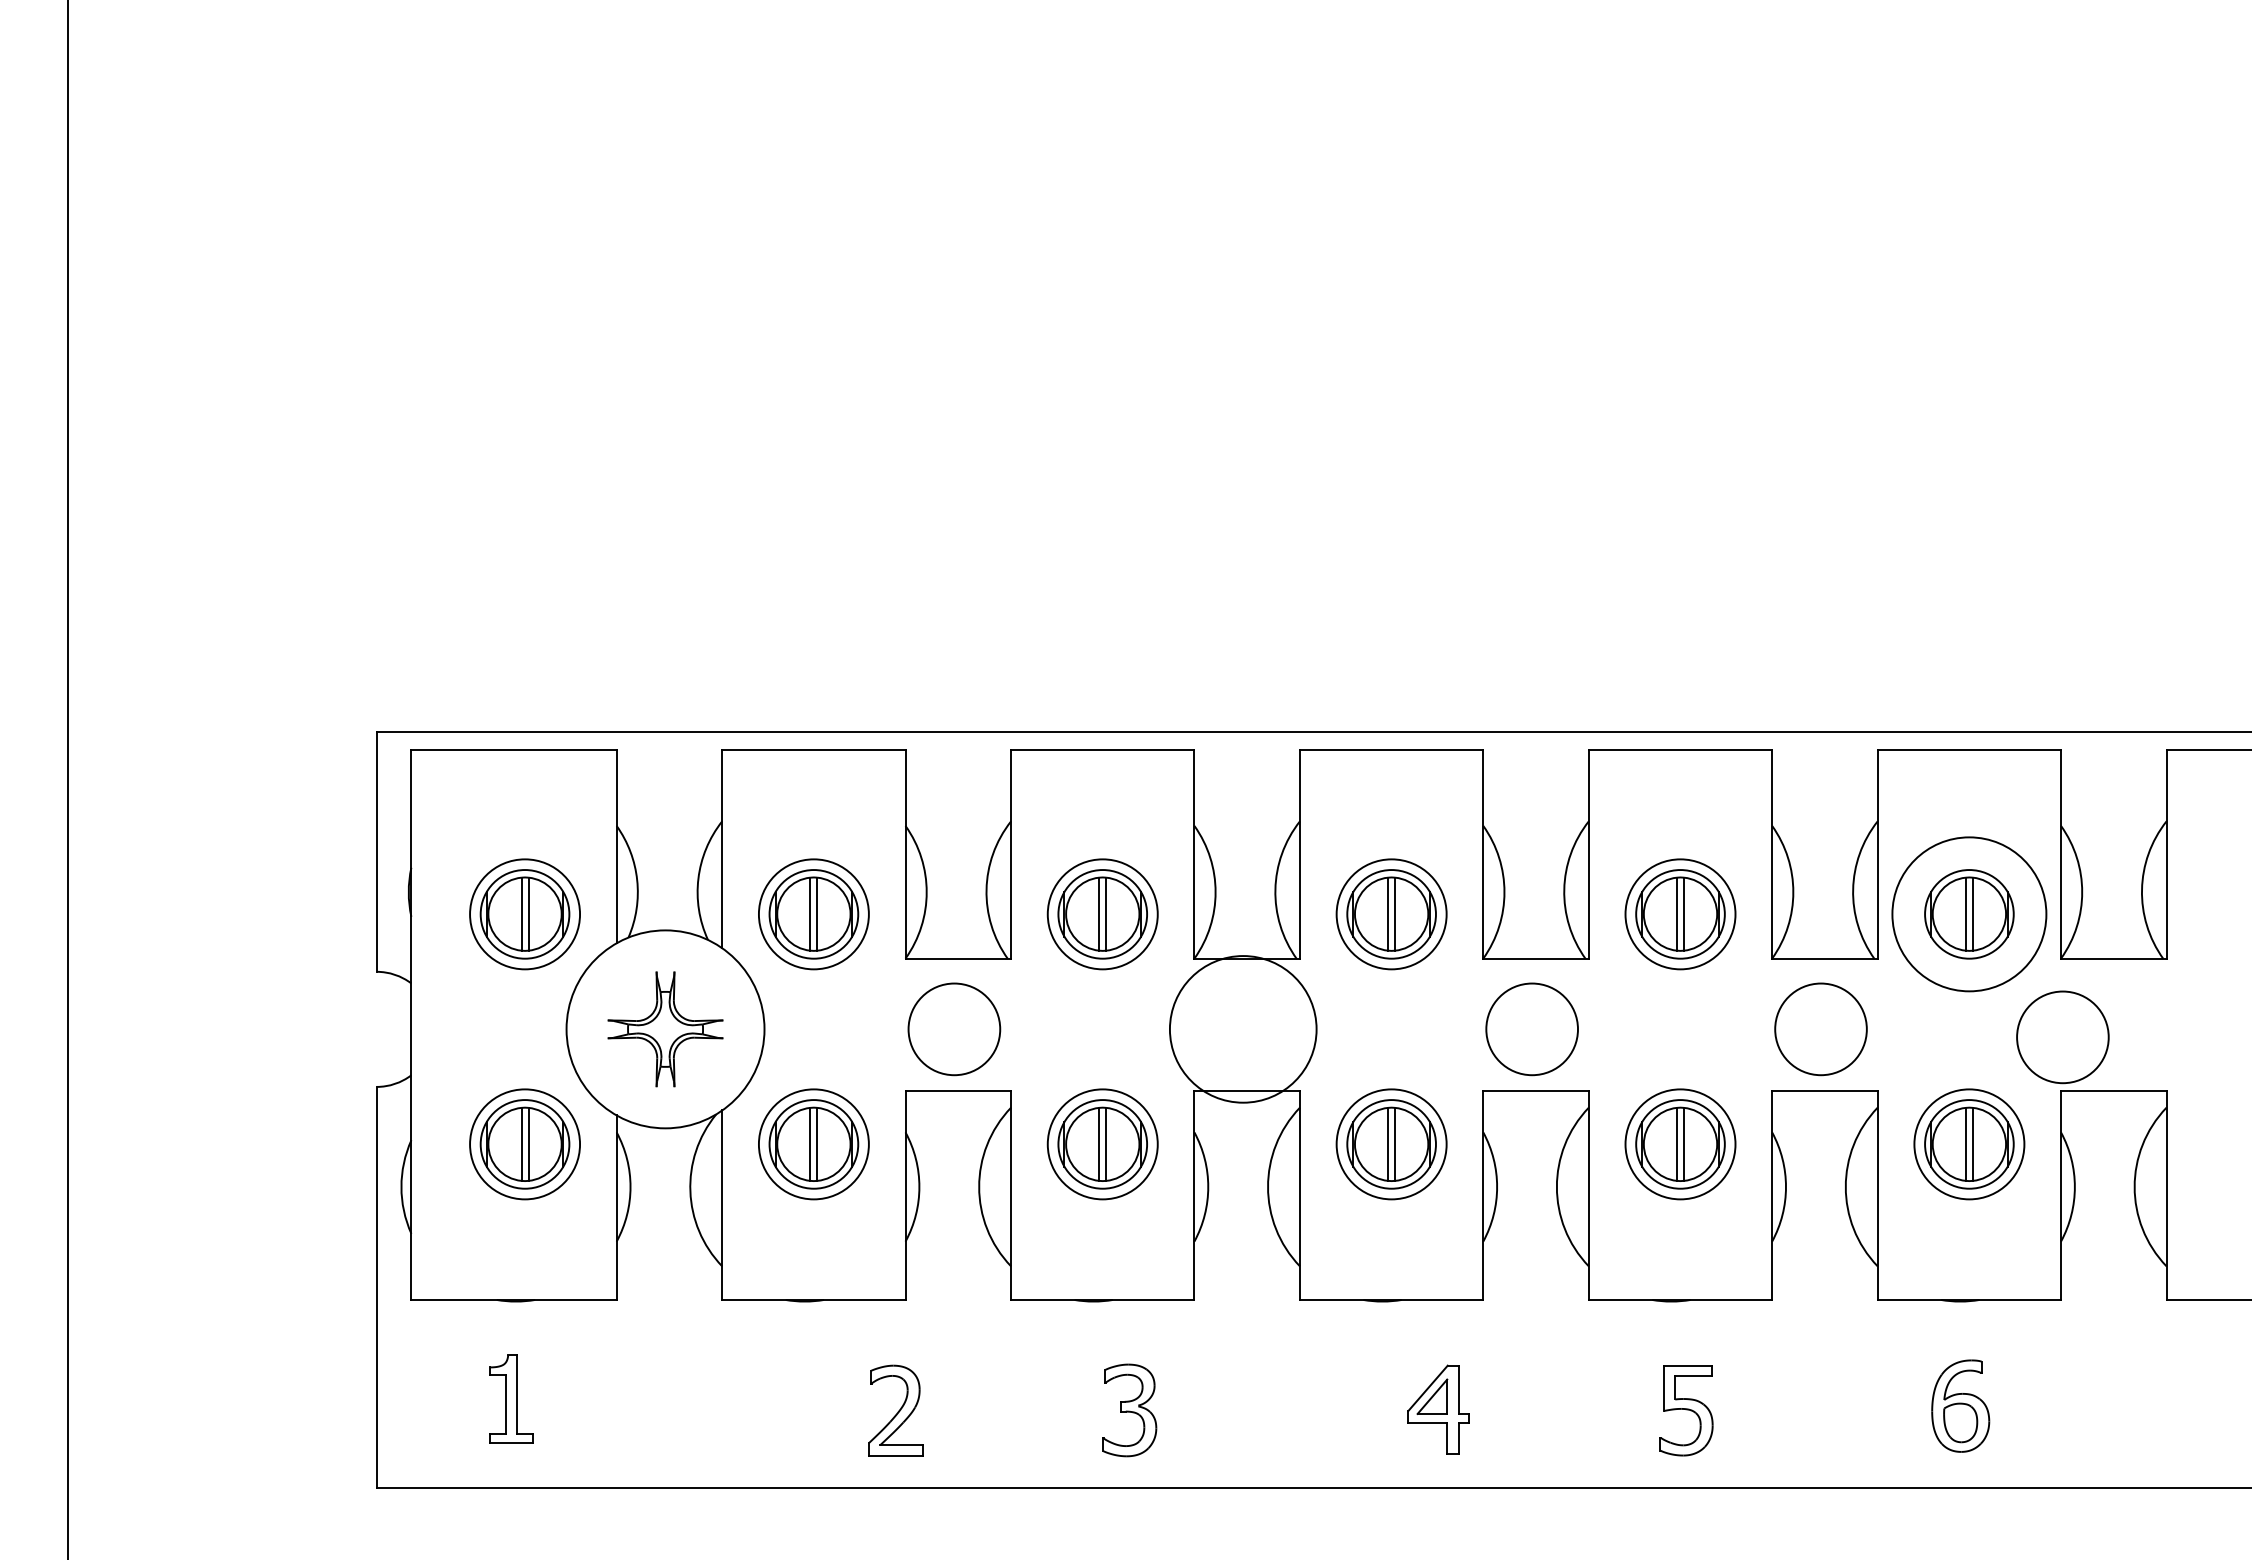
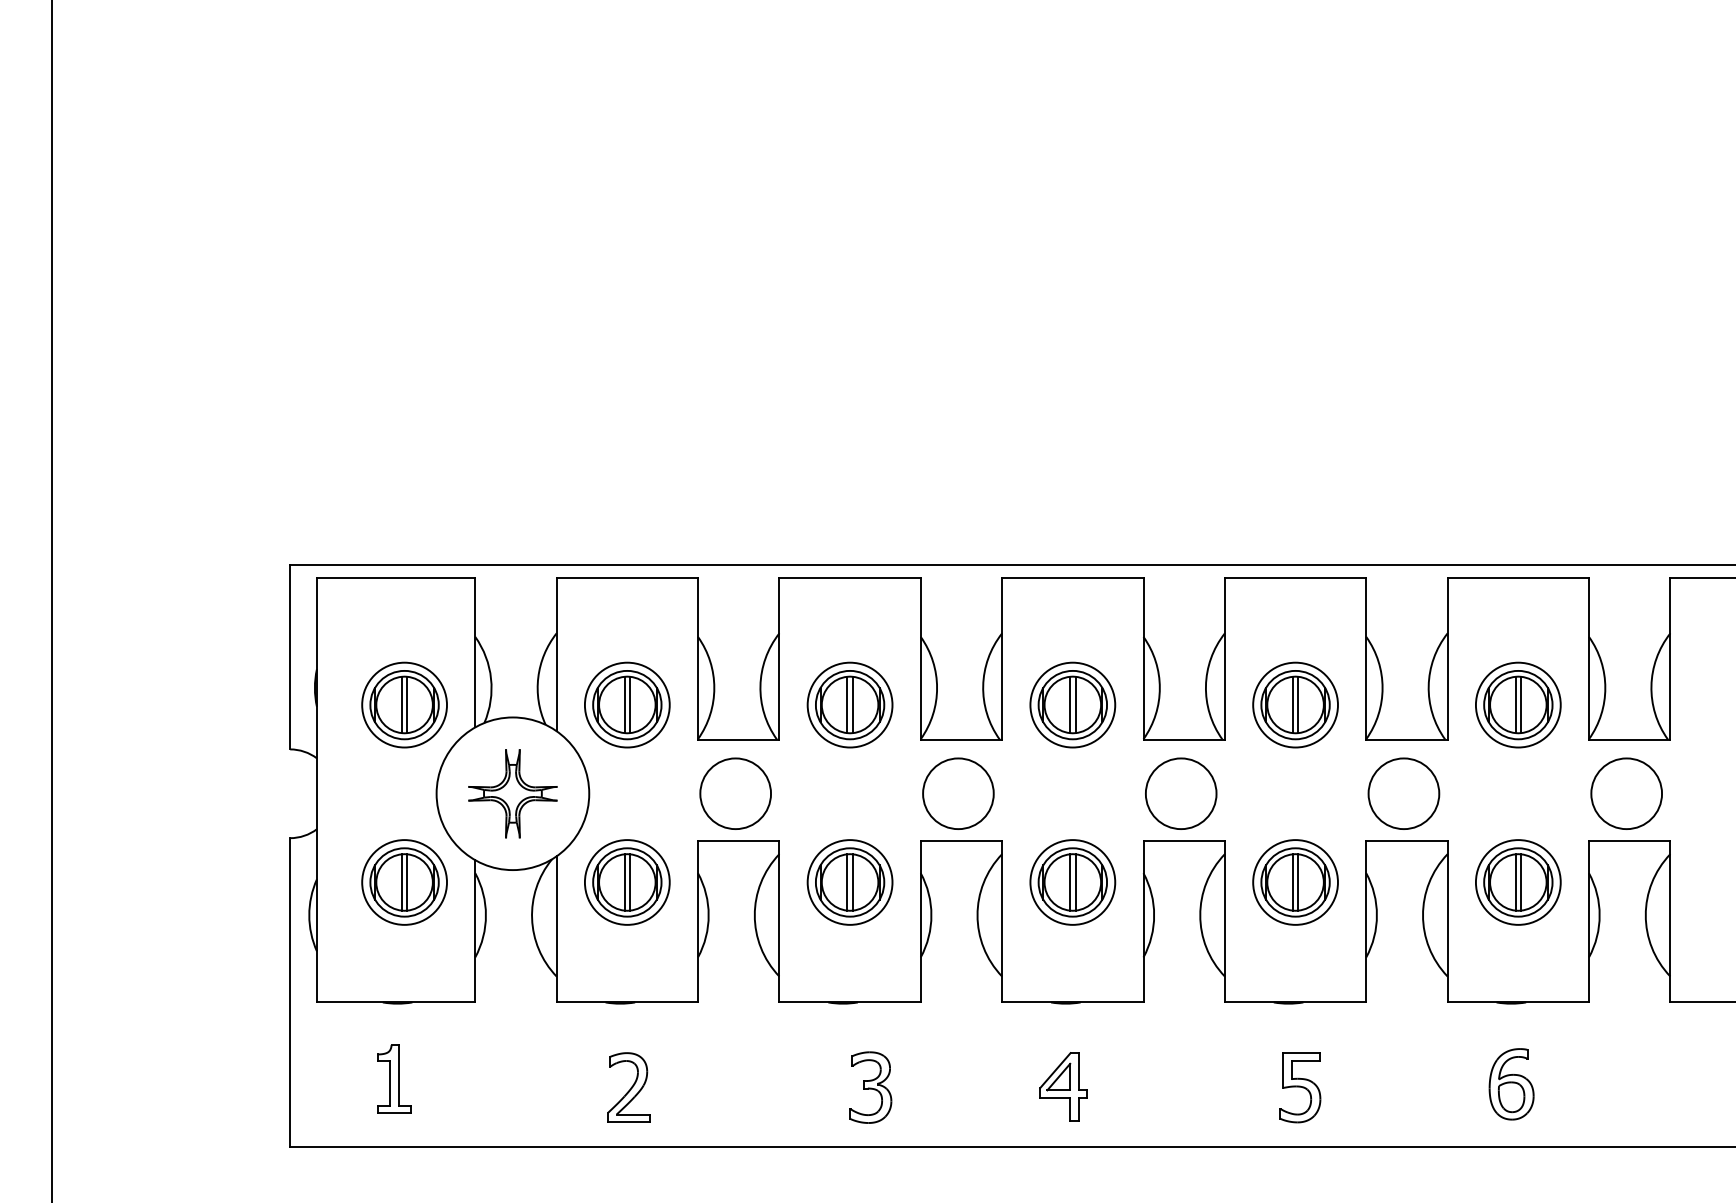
circle: (1969, 914) -> (1518, 705), size x0.71
circle: (1243, 1029) -> (958, 793), size x0.62
circle: (2062, 1037) -> (1626, 793), moved
part: (1438, 1409) -> (1063, 1086), moved
part: (895, 1410) -> (628, 1087), moved

